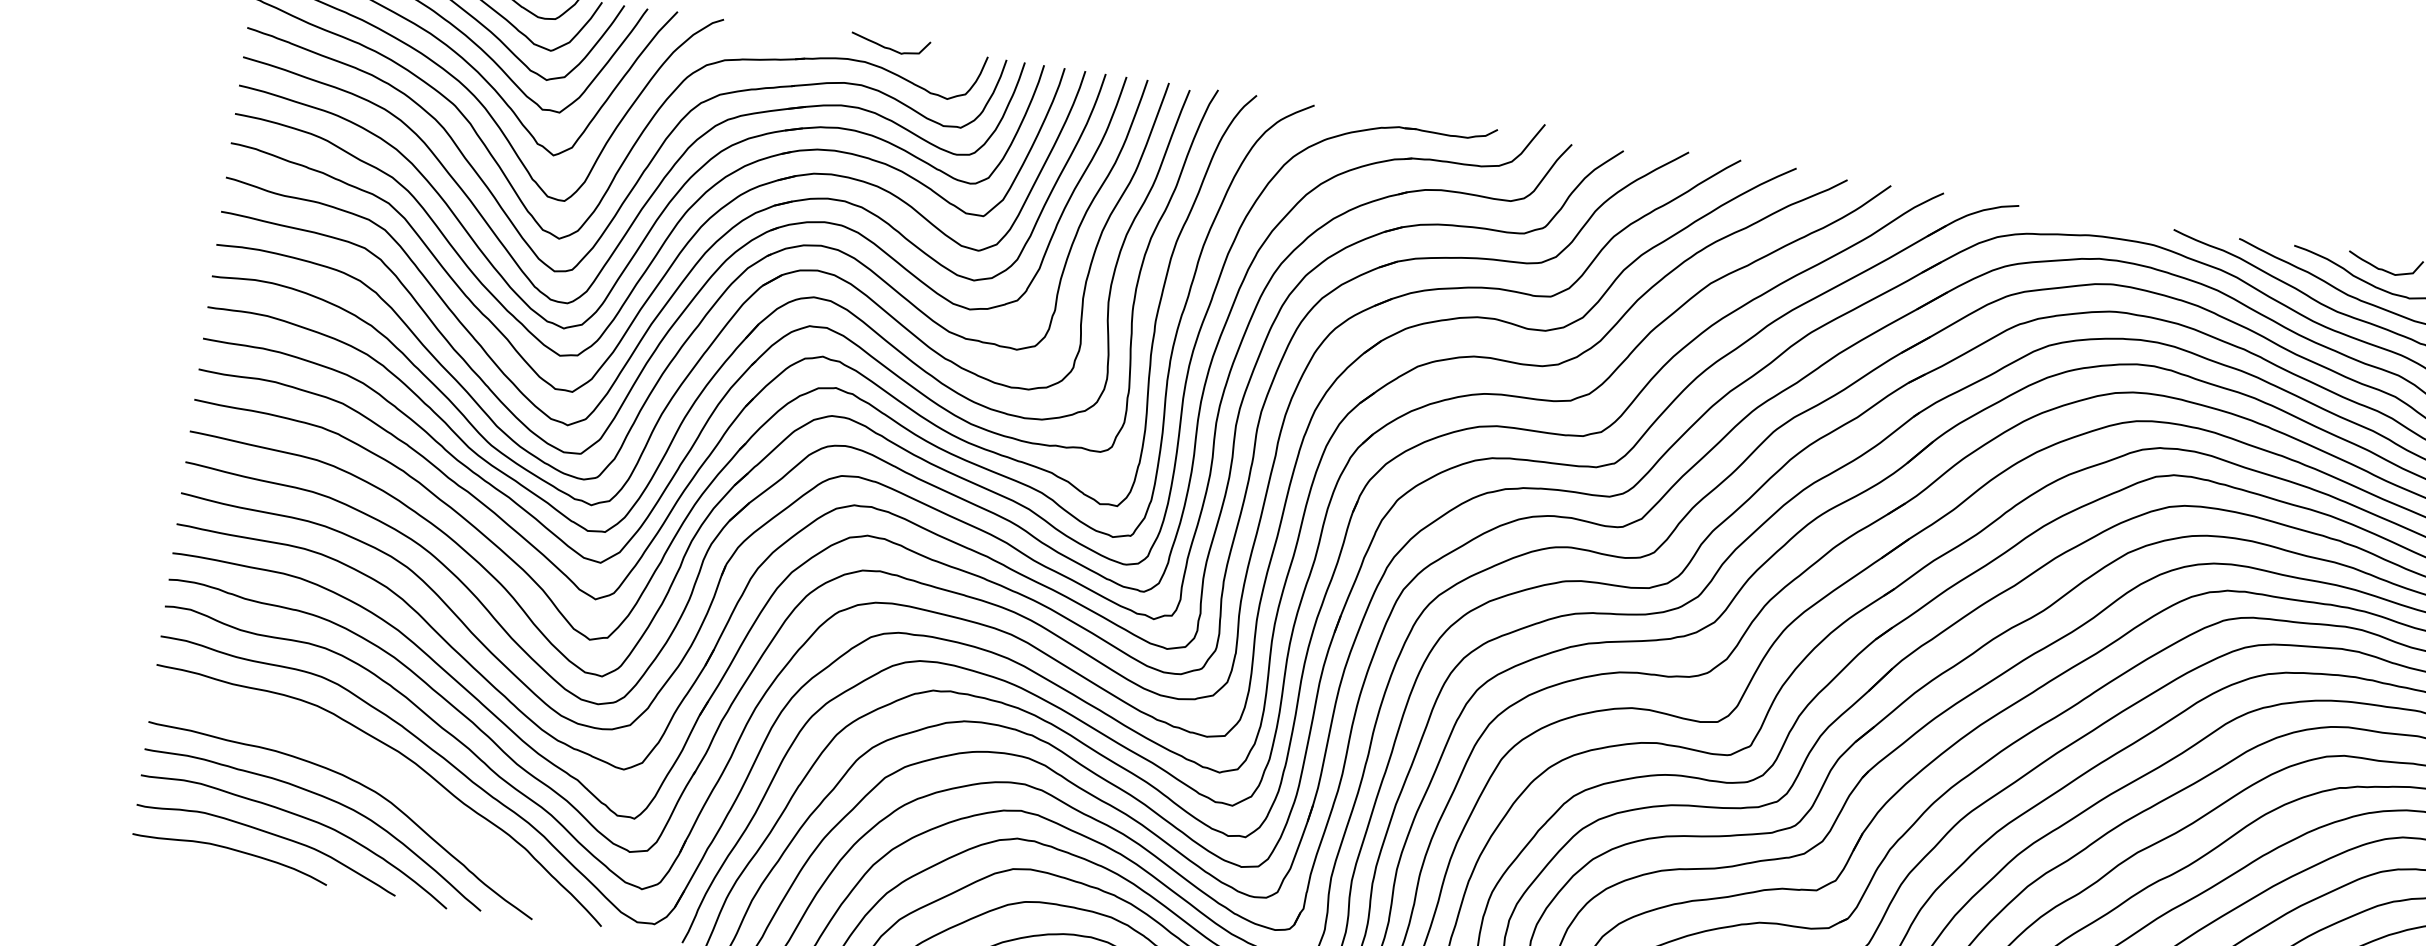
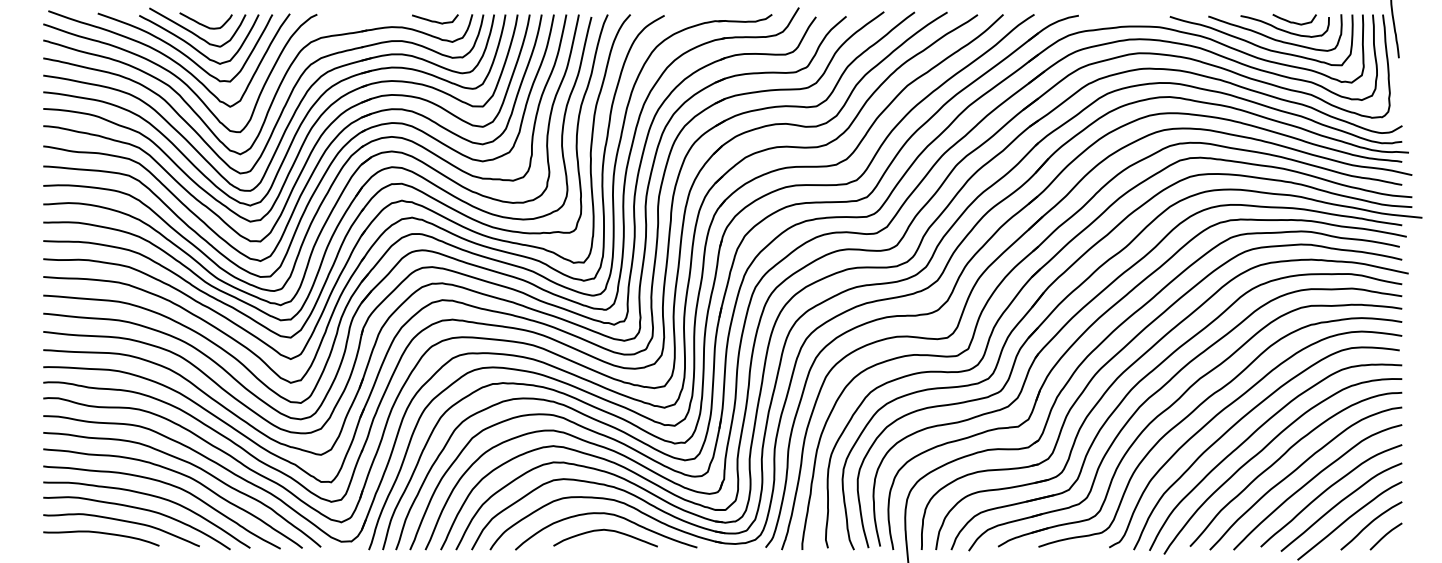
curve: (890, 46) -> (435, 20), moved
curve: (378, 768) -> (179, 474), added

